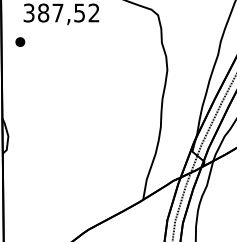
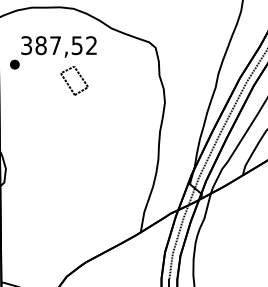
part: (19, 41) -> (14, 64), moved
part: (76, 47) -> (74, 80), added

